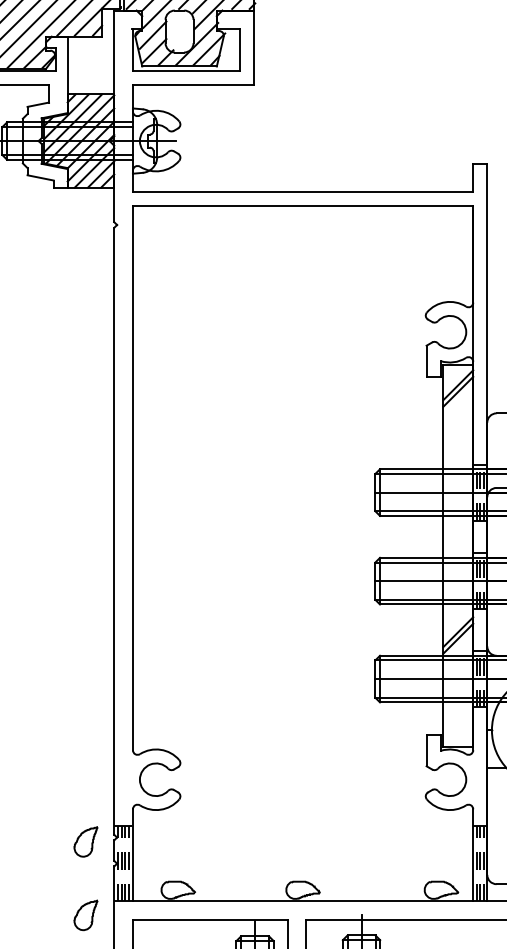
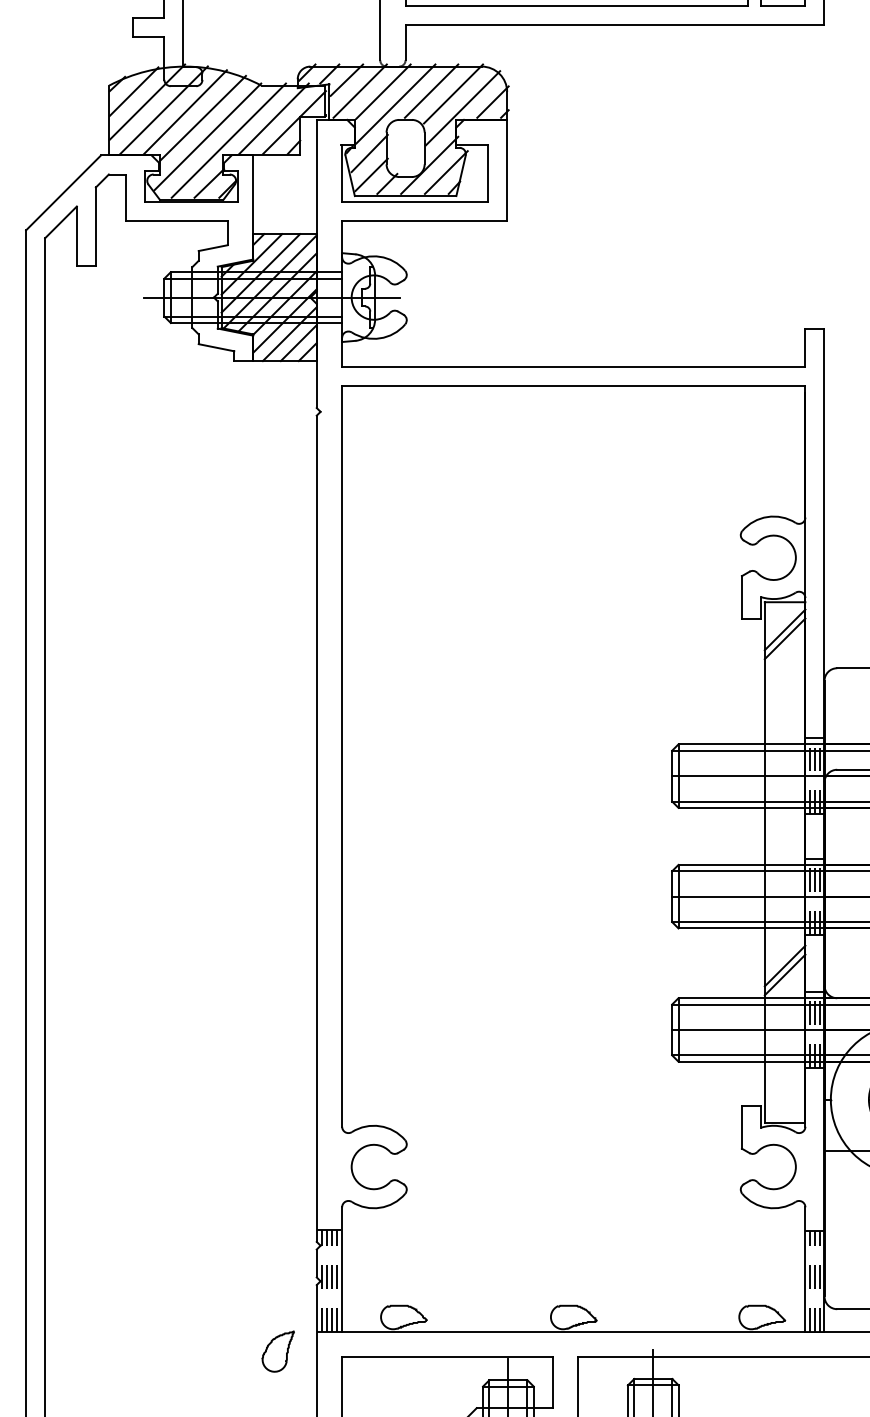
part: (85, 841) -> (277, 1251), removed

